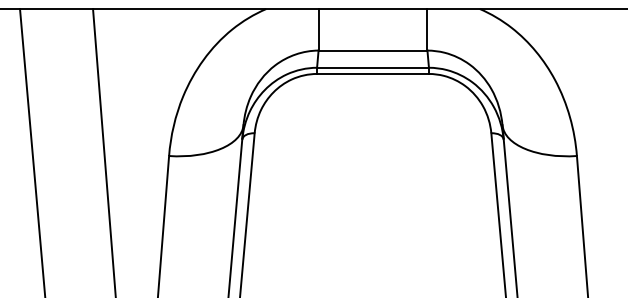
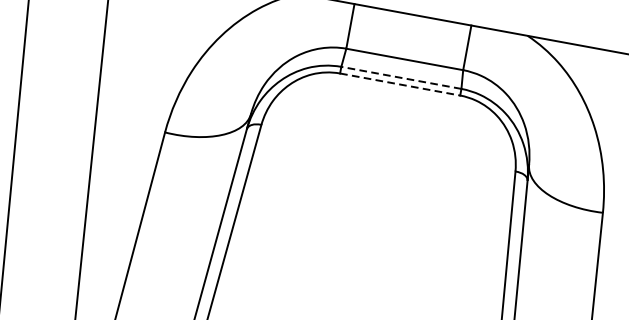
line: (373, 67) -> (401, 77), solid -> dashed
line: (373, 73) -> (400, 84), solid -> dashed

